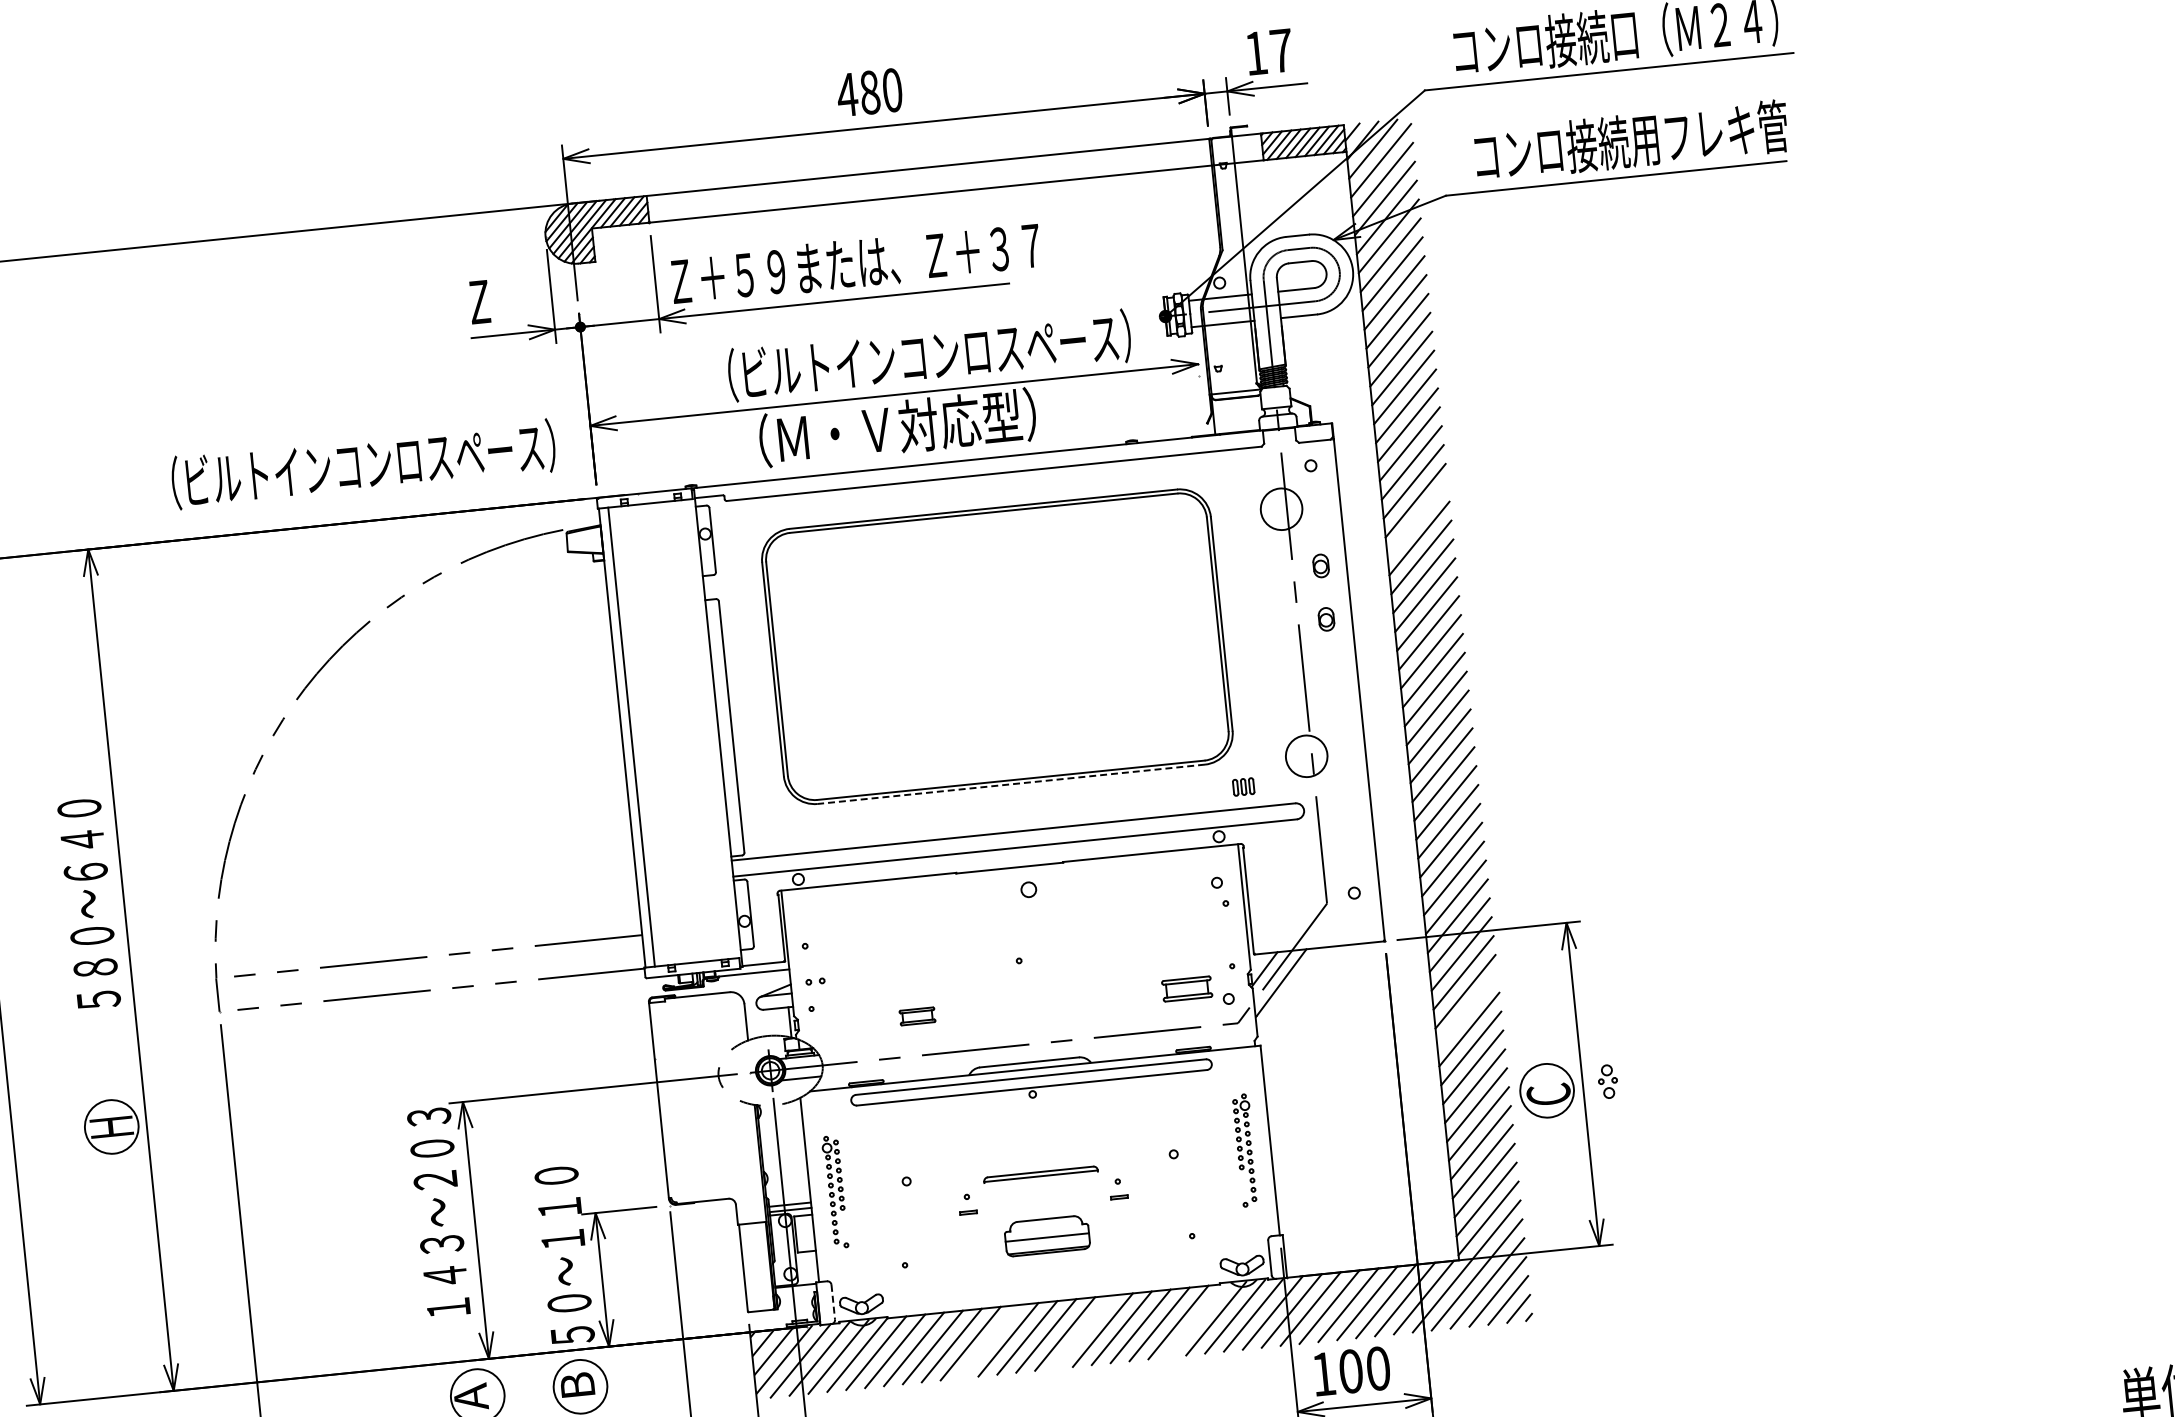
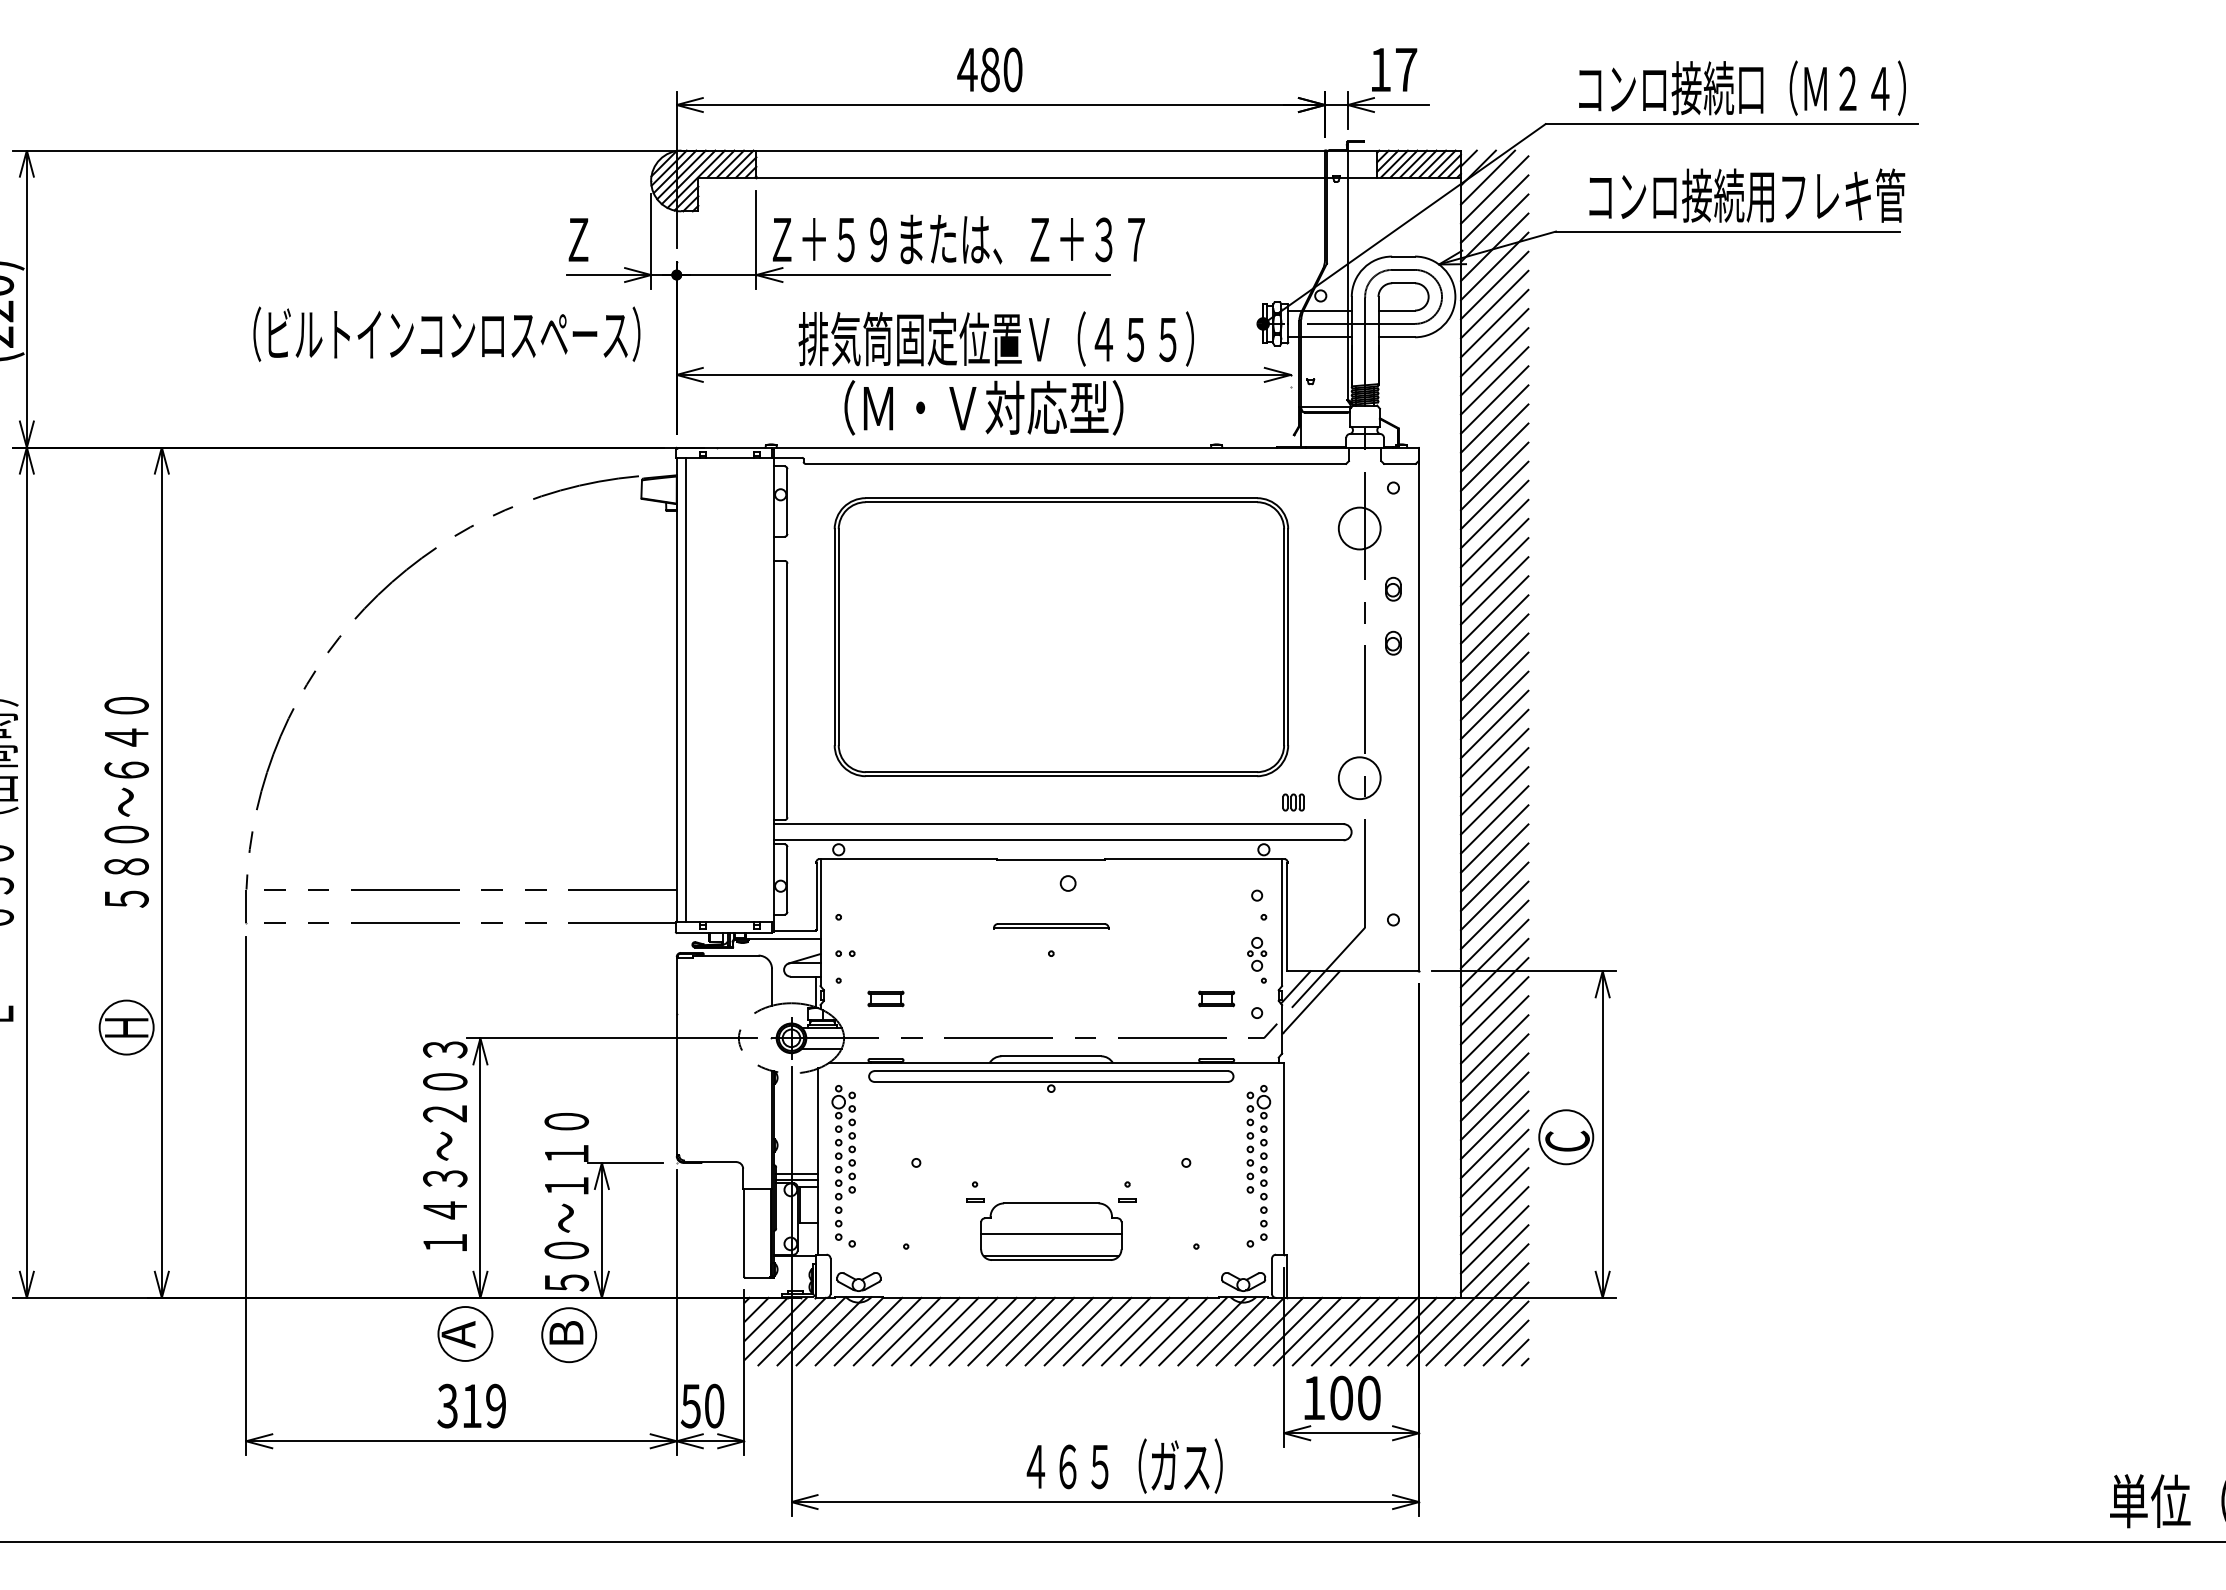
text: (918, 356) -> (1012, 338), （ビルトインコンロスペース） -> 排気筒固定位置Ｖ（４５５）
text: (363, 463) -> (446, 333), moved
line: (1417, 519) -> (1494, 552), added
line: (1011, 784) -> (1061, 776), dashed -> solid
part: (1187, 988) -> (1216, 998), size x0.71
line: (1467, 1010) -> (1494, 1048), added
part: (917, 1016) -> (885, 998), moved
part: (1608, 1081) -> (1257, 954), moved
part: (1245, 1150) -> (1258, 1166), size x1.43
part: (1041, 1174) -> (1051, 926), moved
part: (834, 1192) -> (843, 1166), size x1.43
part: (1047, 1235) -> (1051, 1231), size x1.67
line: (833, 1302) -> (830, 1276), dashed -> solid
line: (1196, 1320) -> (1192, 1331), added
line: (1084, 1331) -> (1078, 1331), added
line: (989, 1341) -> (982, 1331), added

